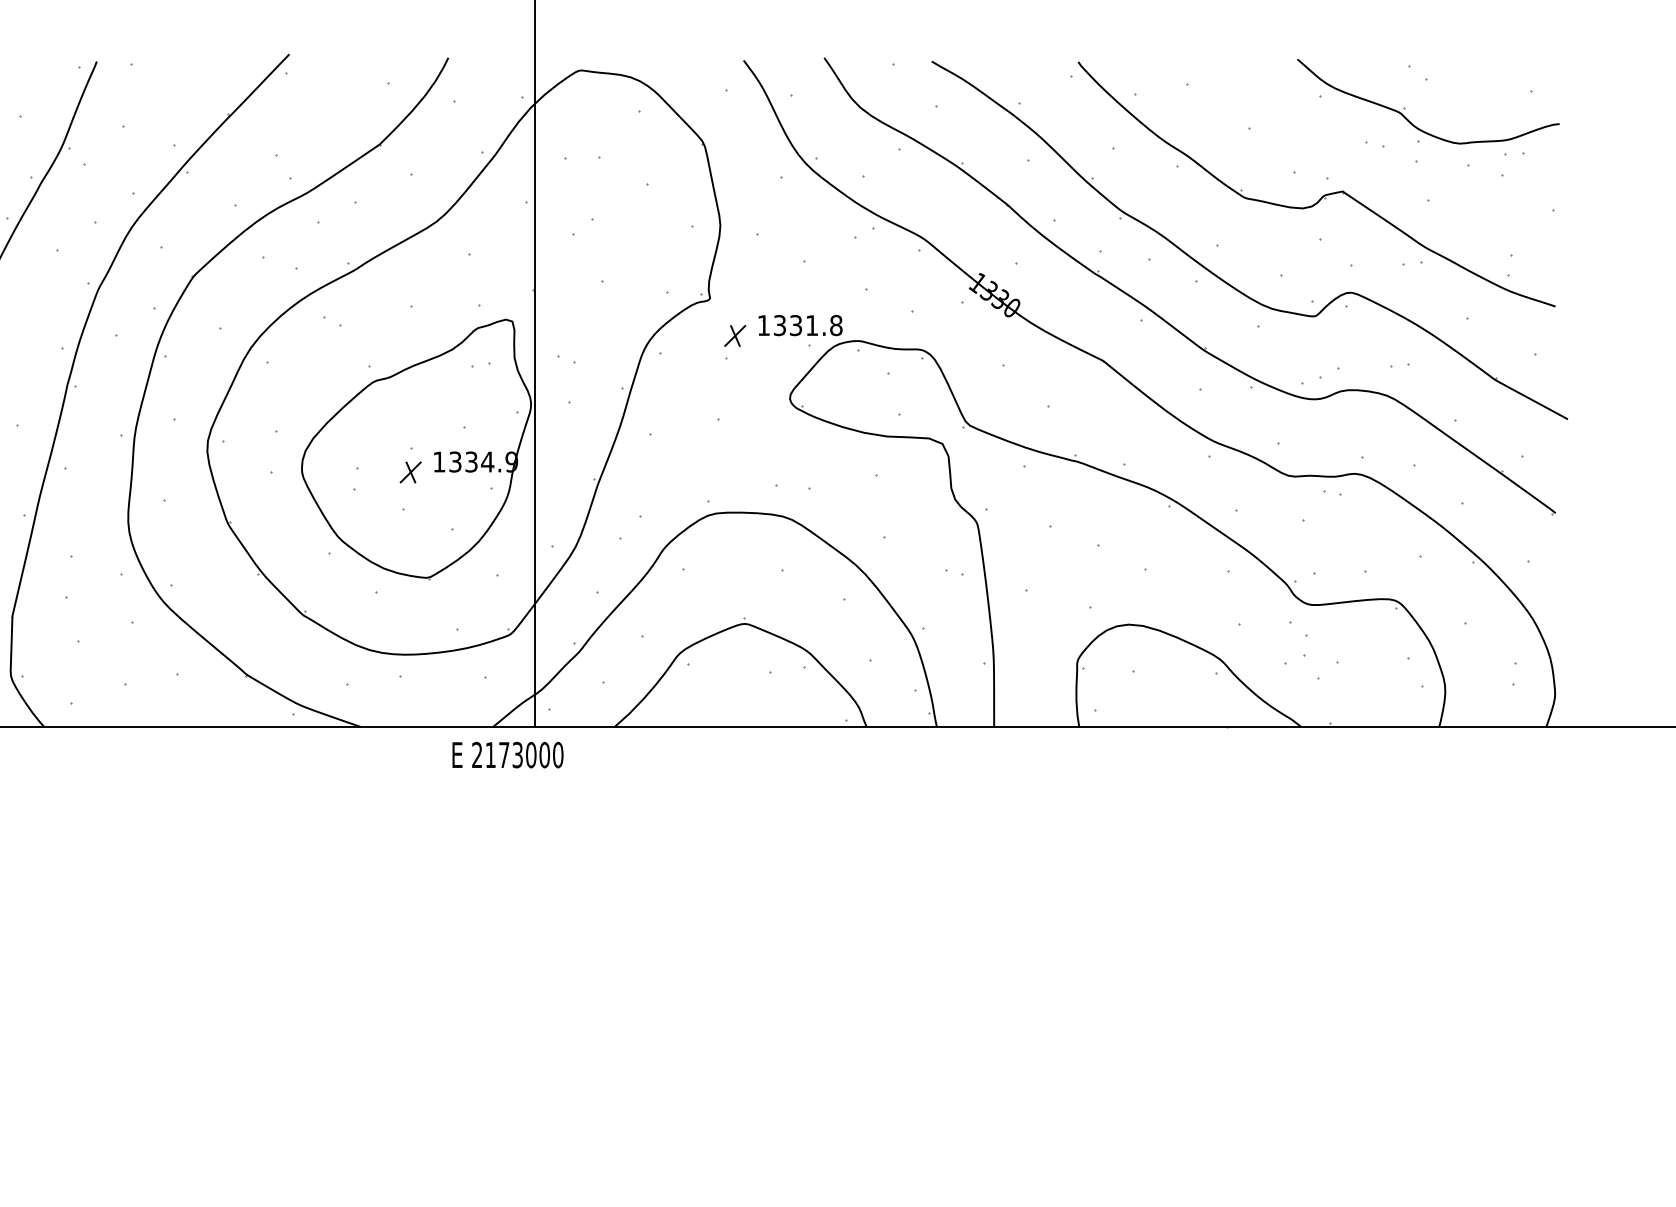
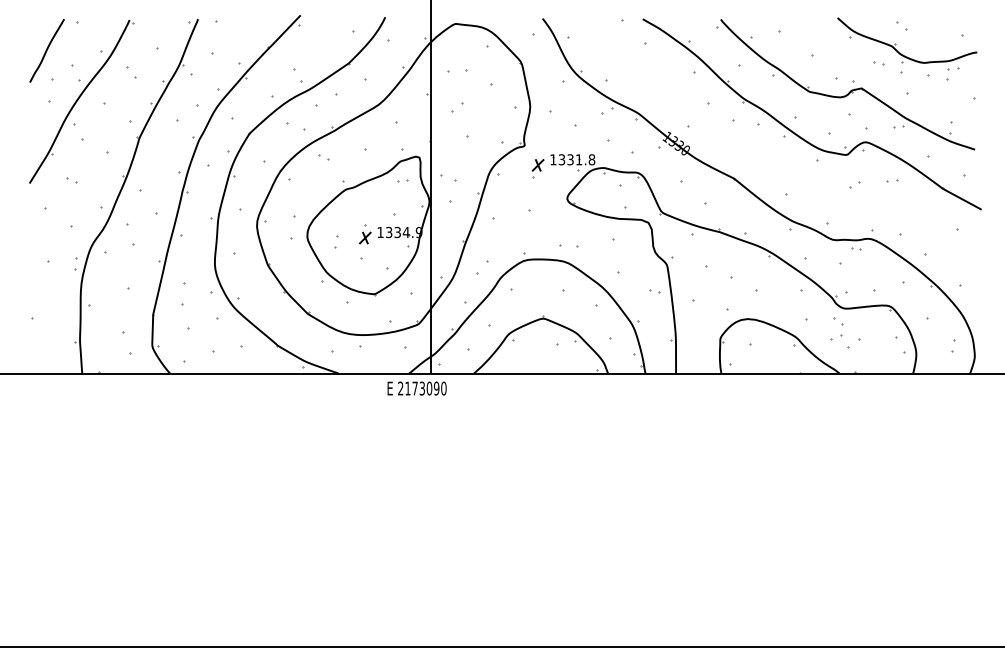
part: (1163, 317) -> (766, 155), removed
part: (566, 358) -> (448, 177), size x1.6
text: (544, 754) -> (436, 388), 2173000 -> 2173090

